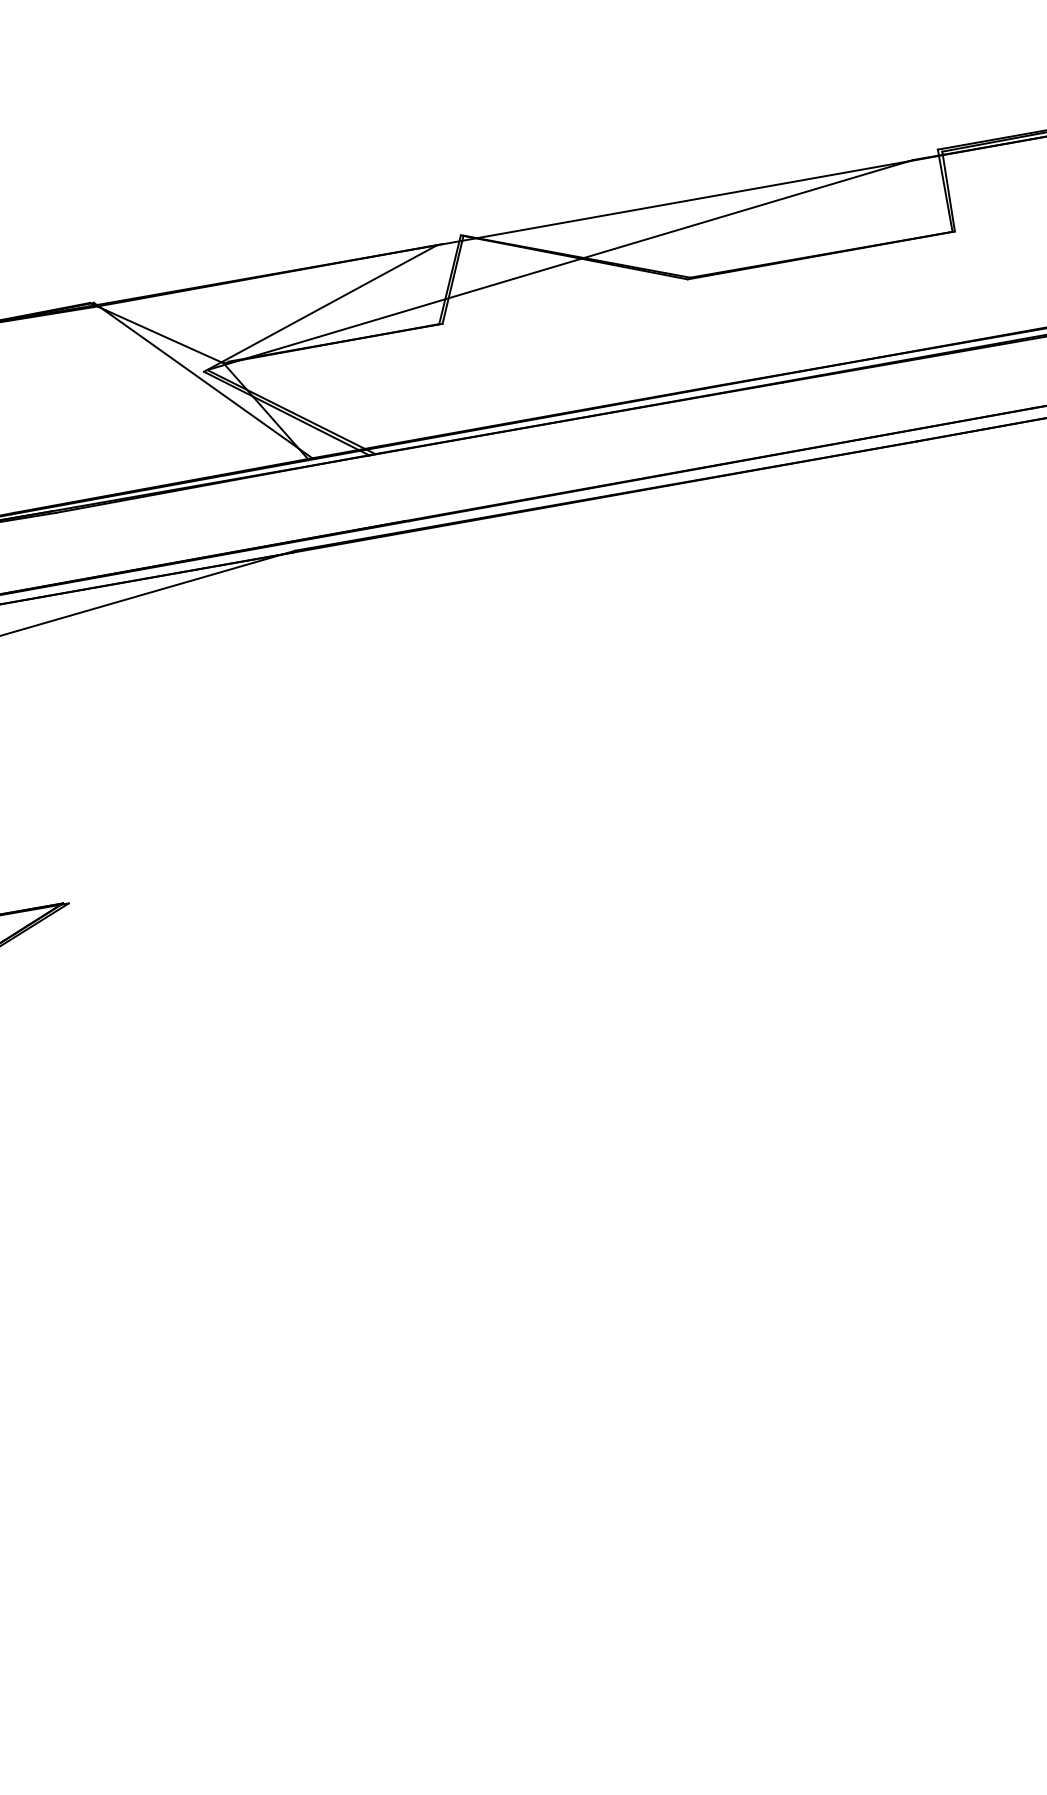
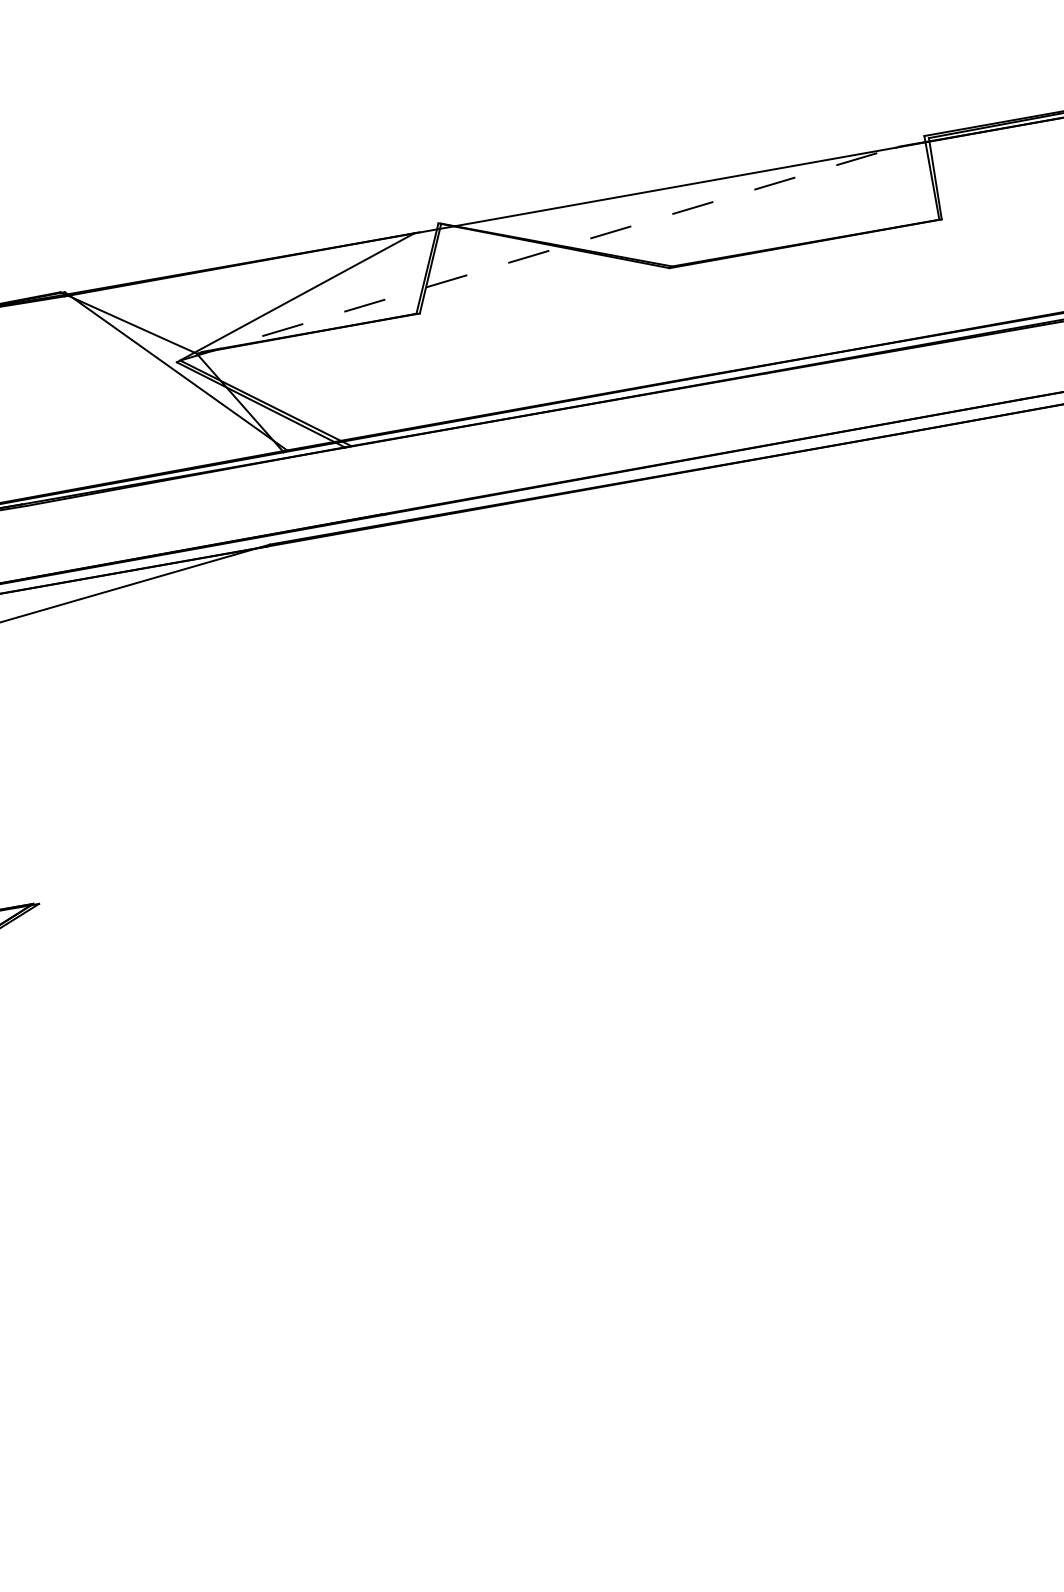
line: (560, 264) -> (539, 253), solid -> dashed

